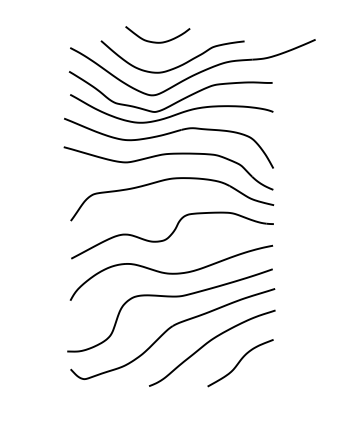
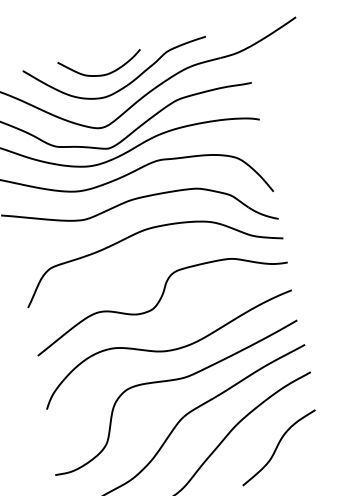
curve: (157, 41) -> (101, 73), moved

